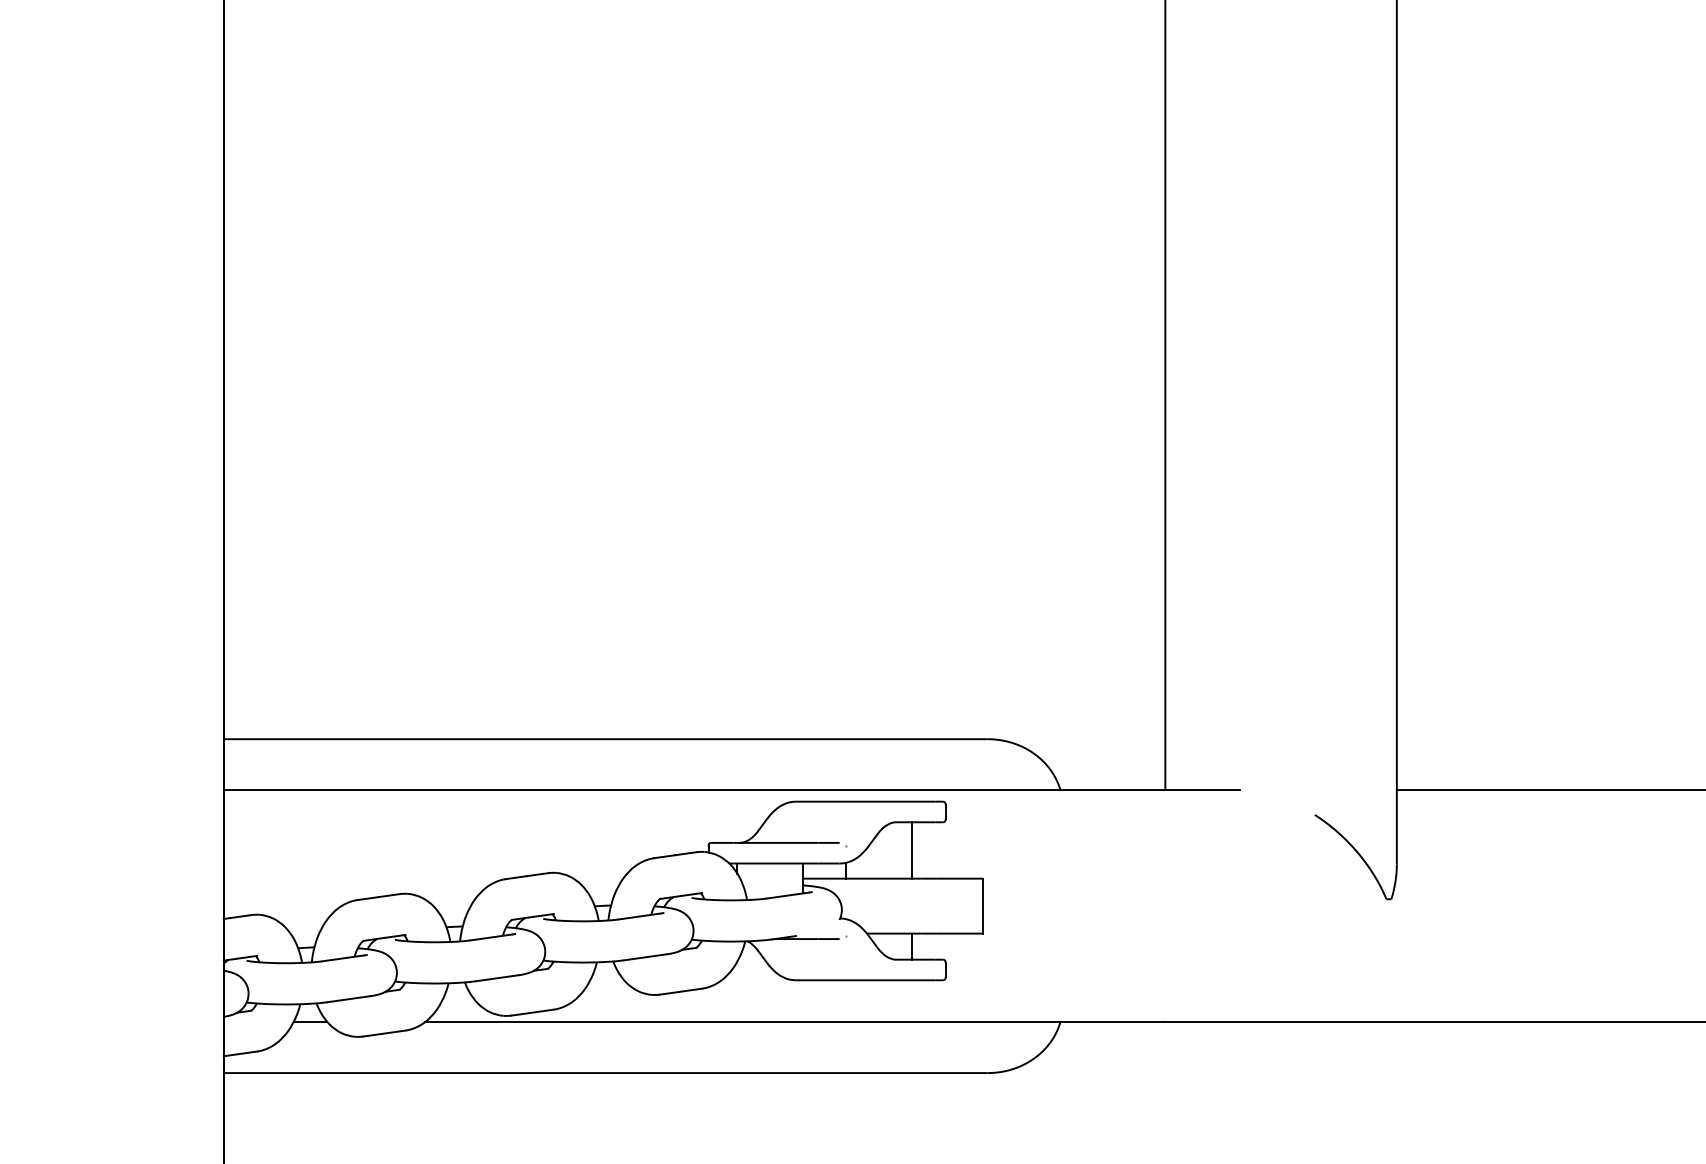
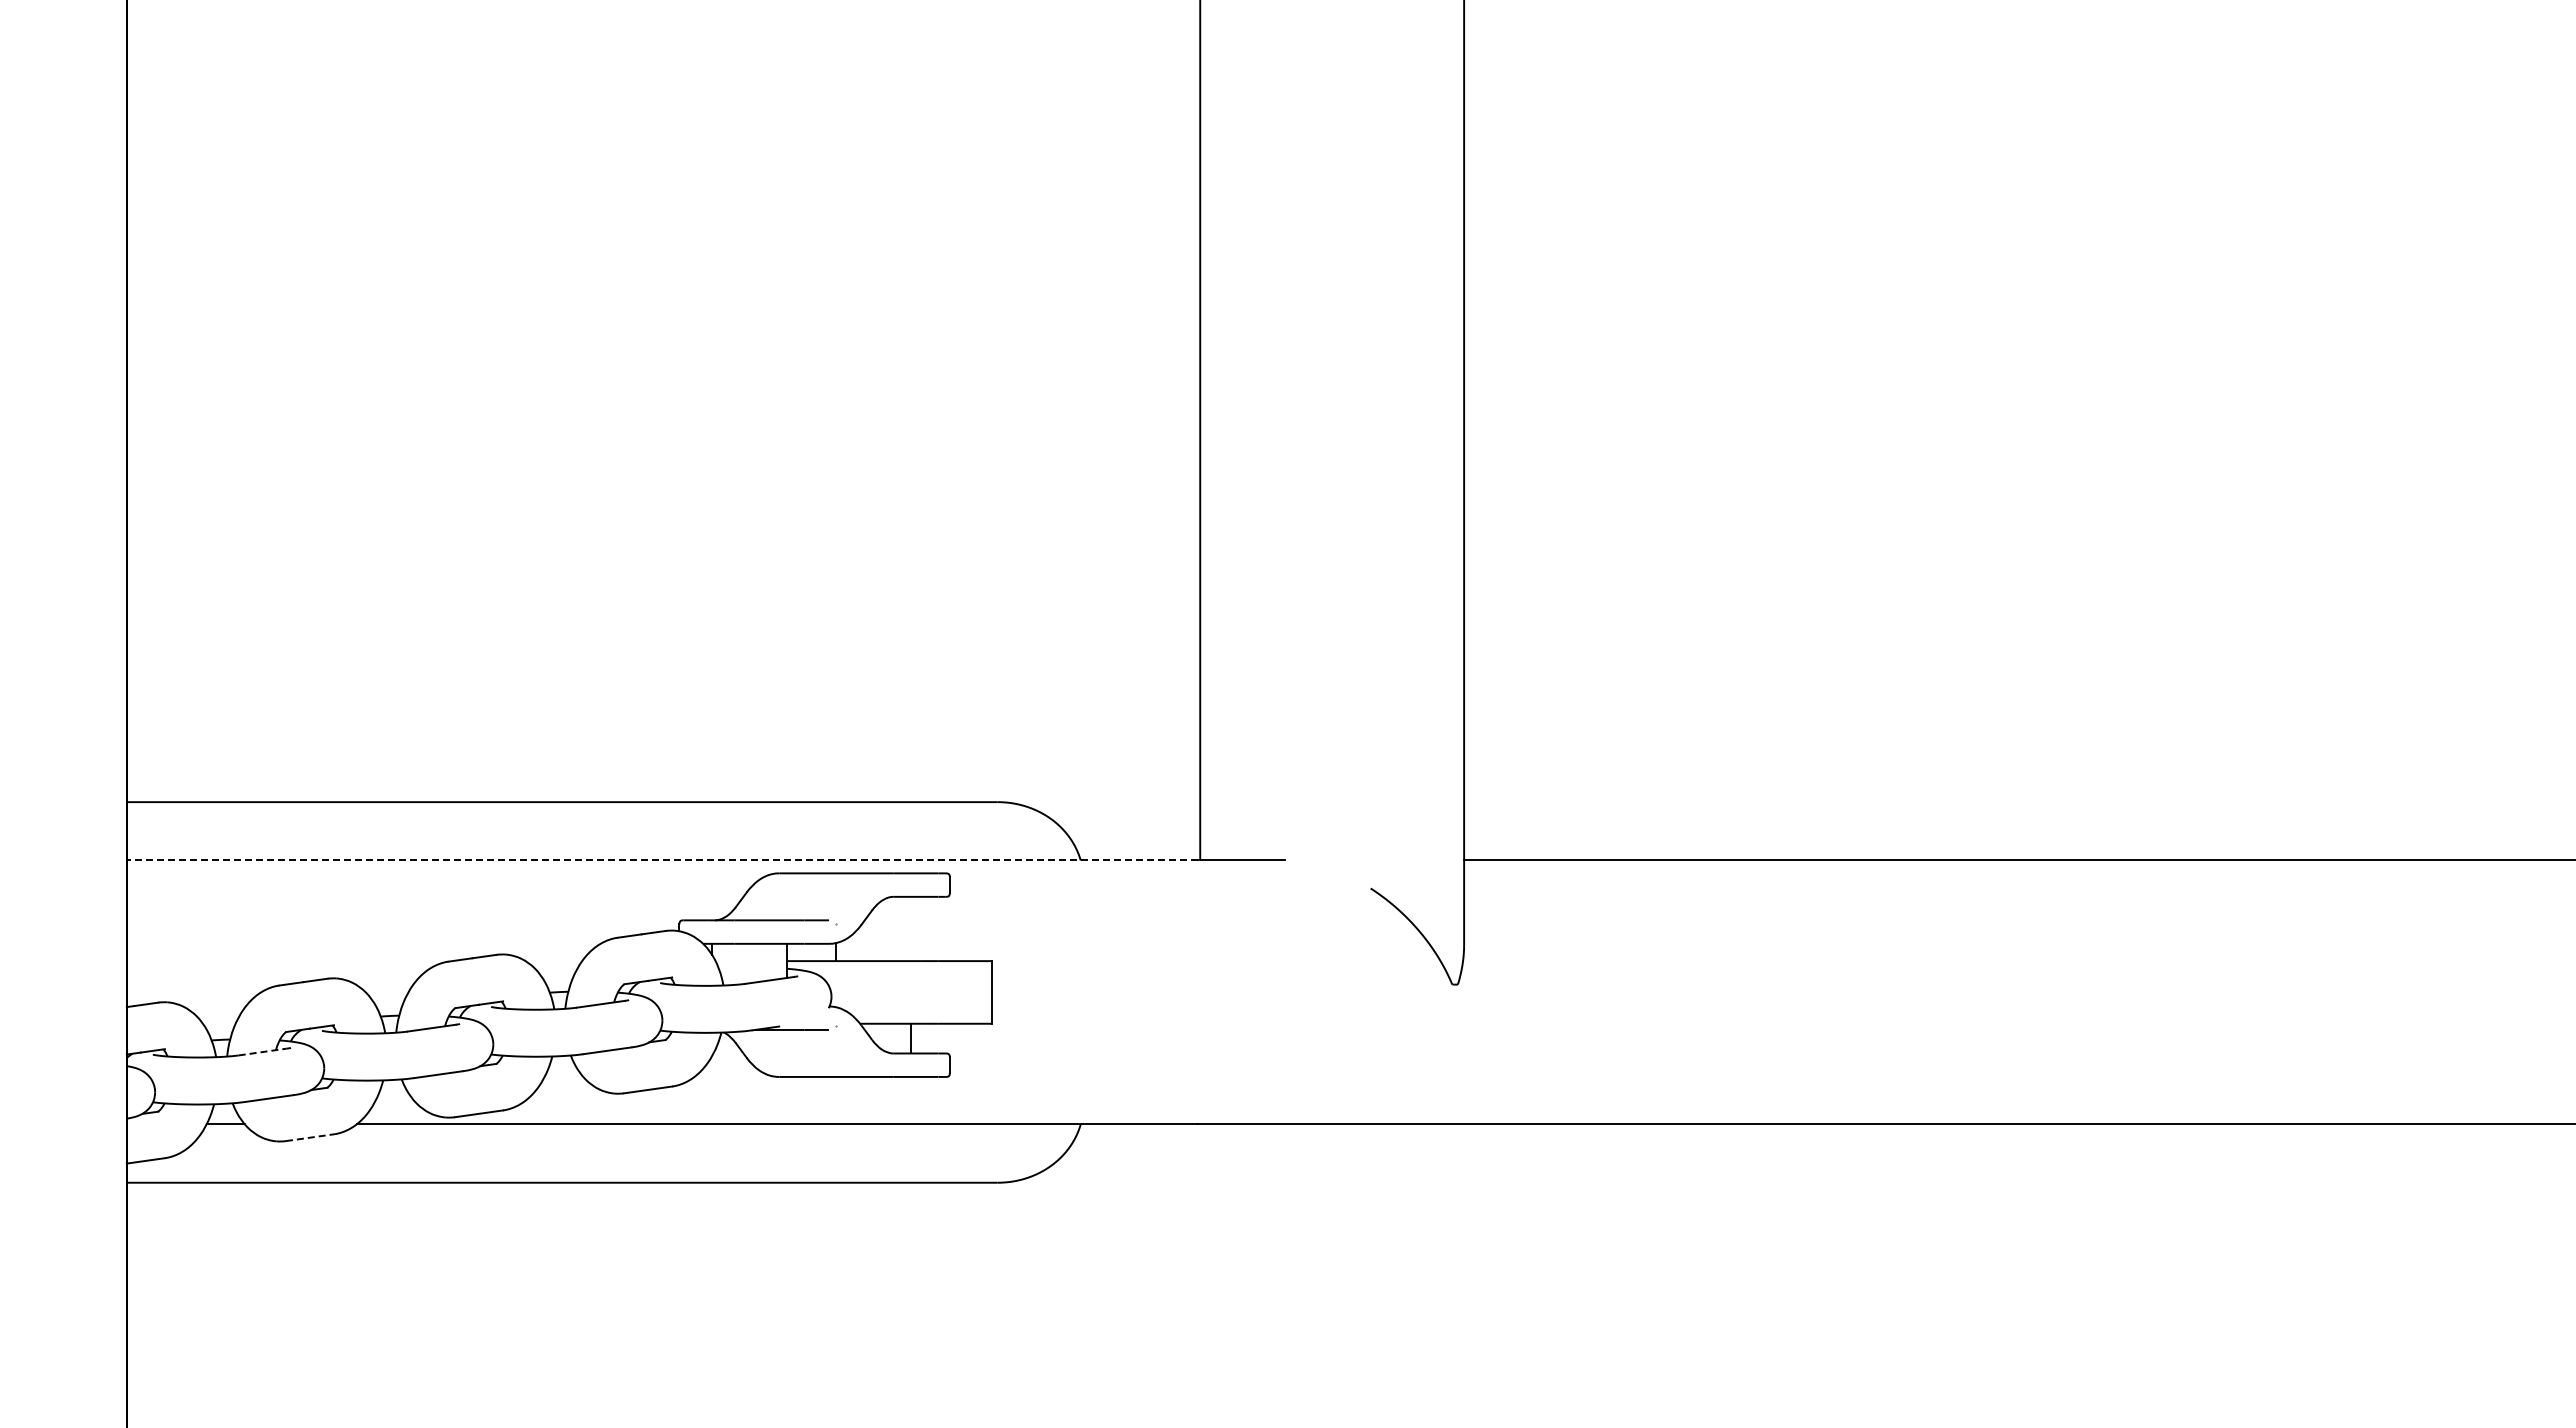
line: (692, 790) -> (661, 860), solid -> dashed
line: (911, 850) -> (910, 928), removed
line: (343, 957) -> (263, 1051), solid -> dashed
line: (384, 1033) -> (310, 1137), solid -> dashed

